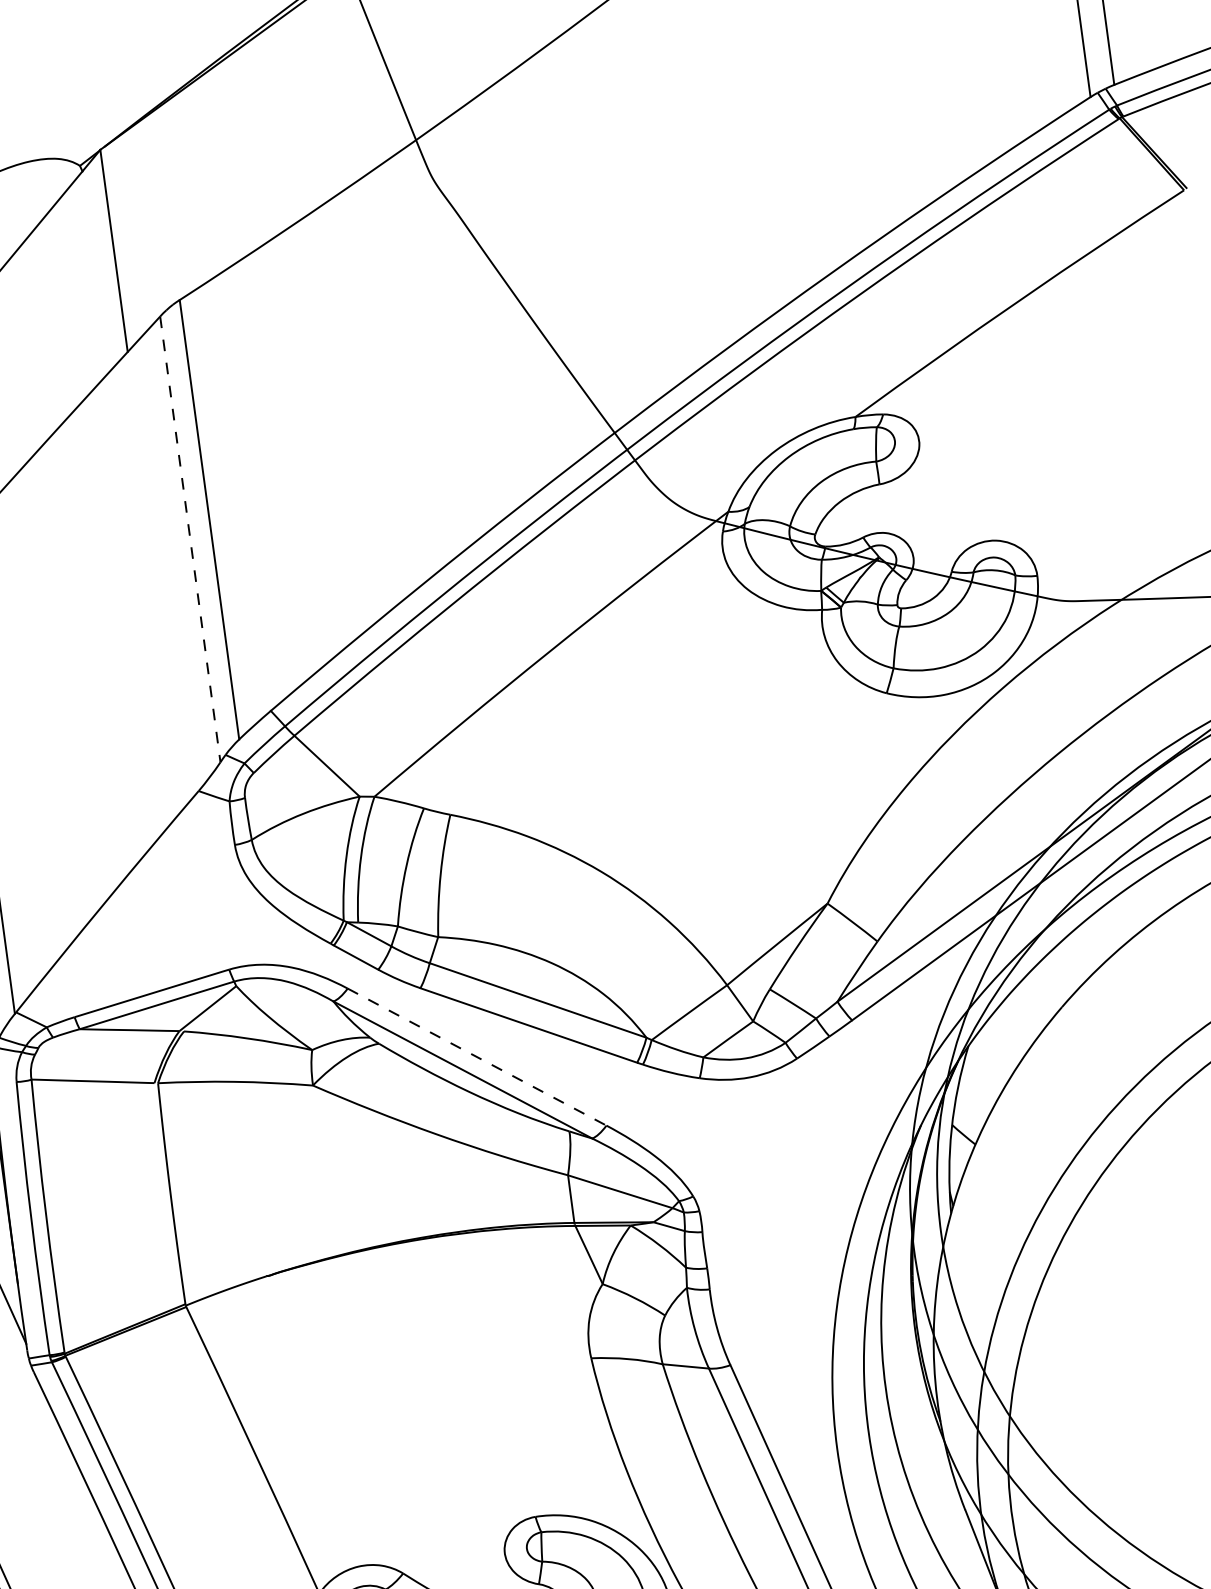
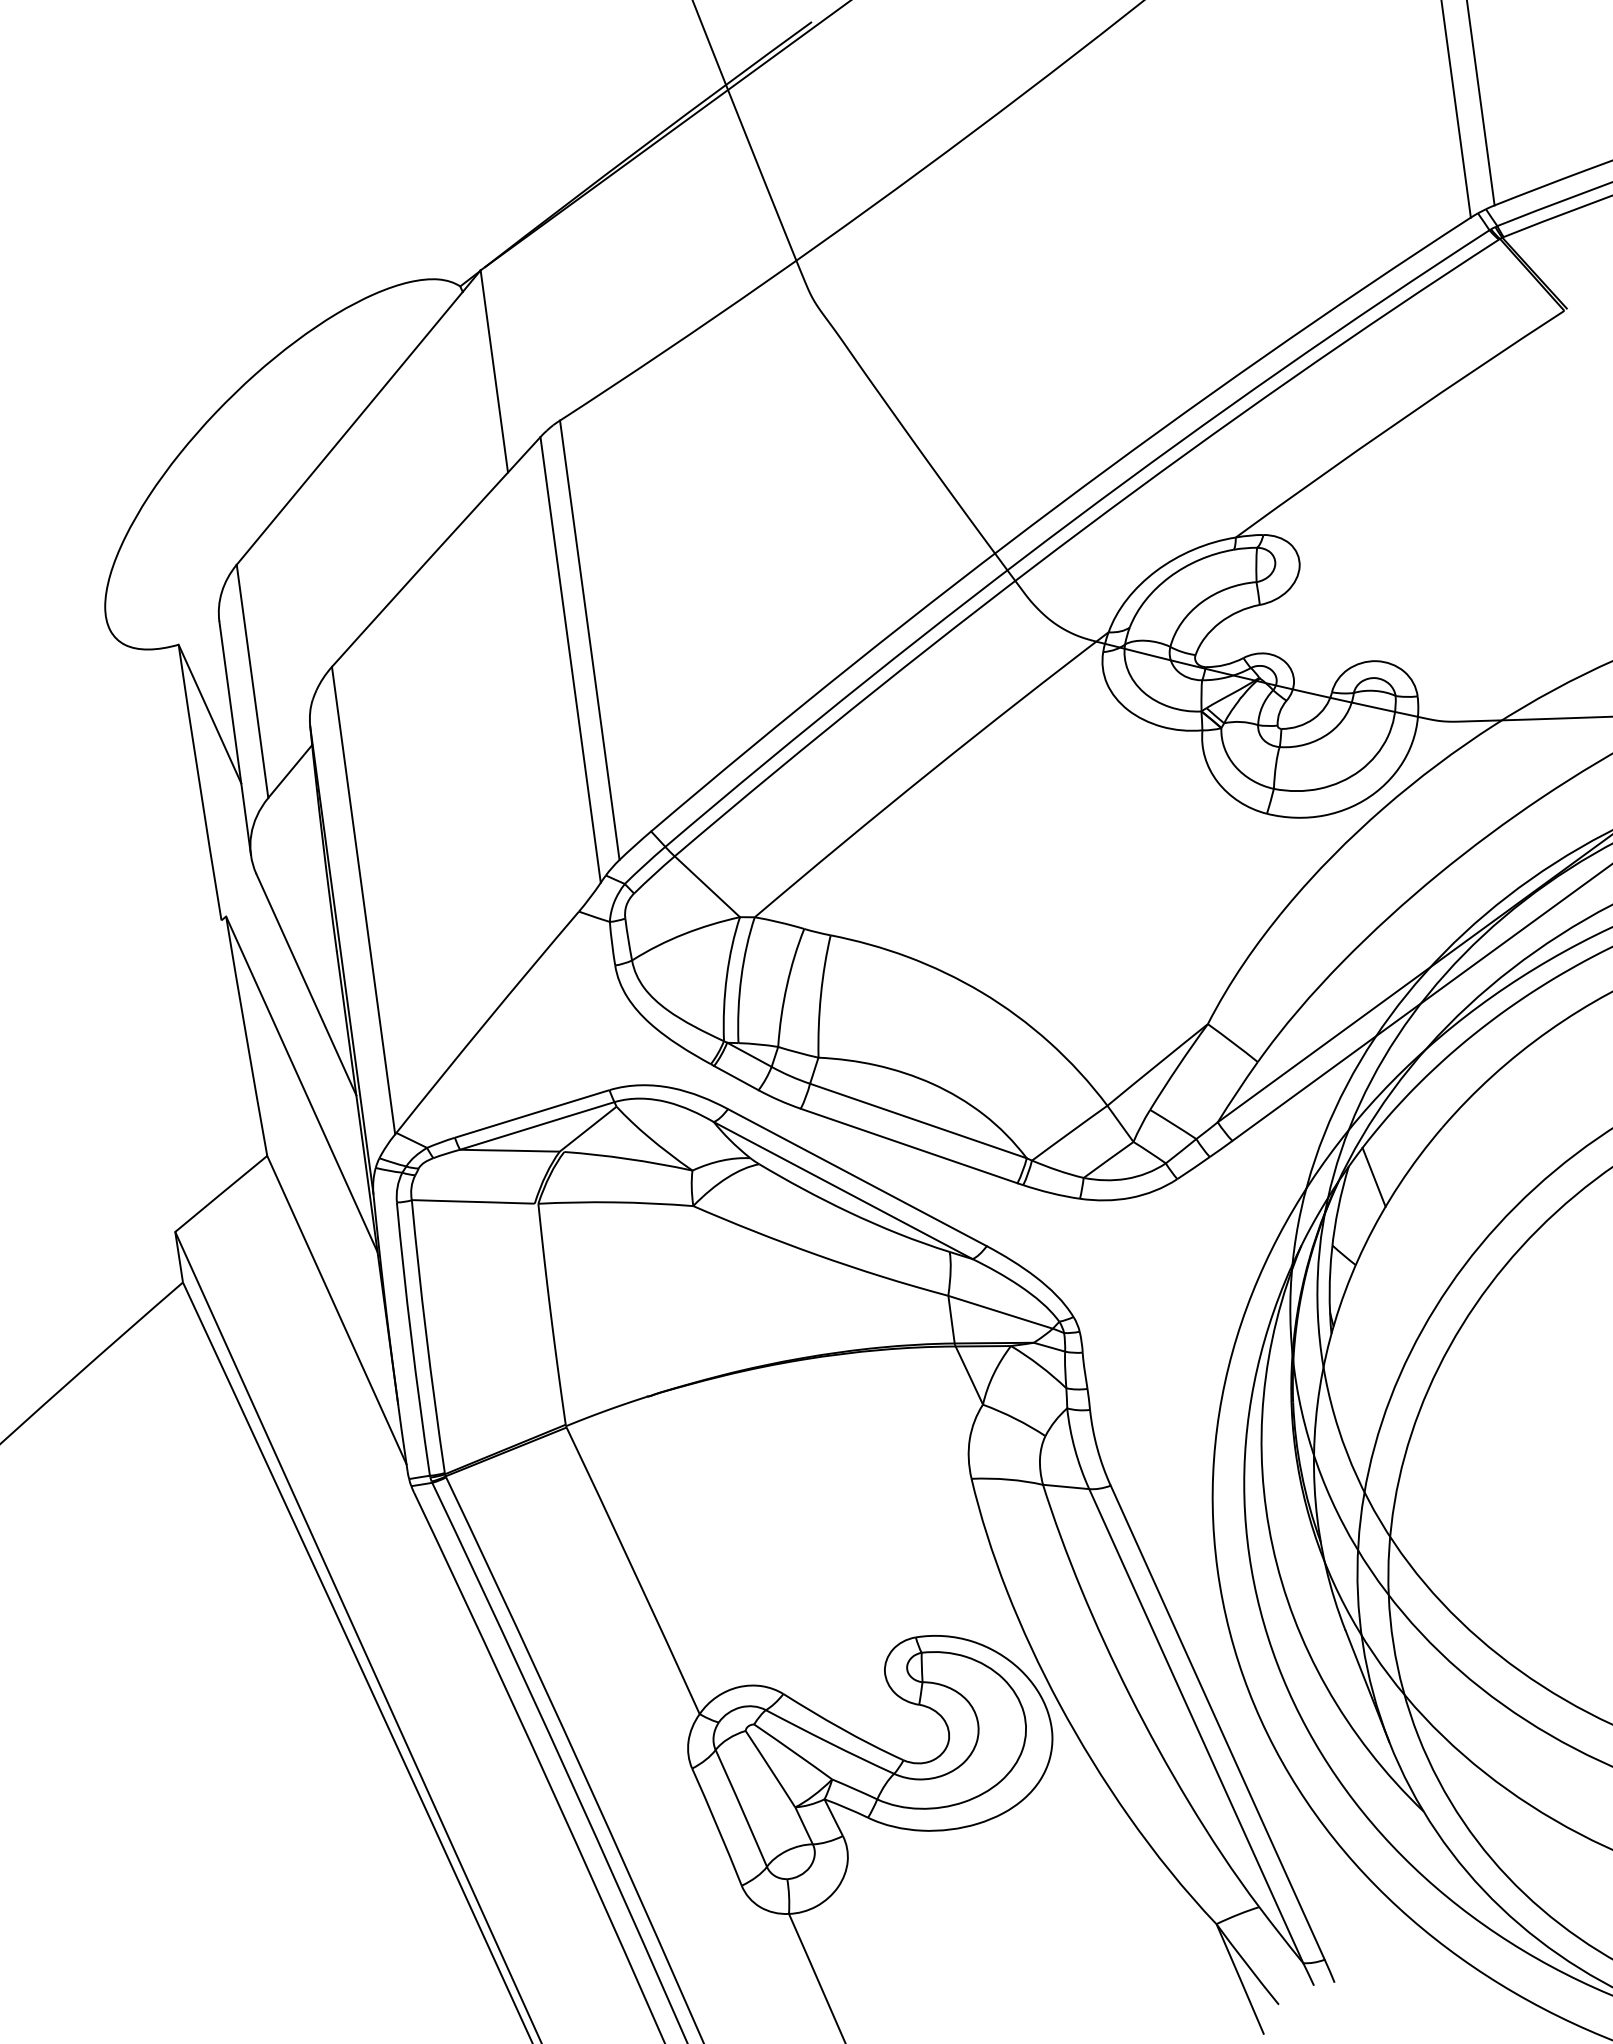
line: (190, 538) -> (570, 659), dashed -> solid
line: (993, 1055) -> (1373, 1176), added
line: (477, 1056) -> (857, 1177), dashed -> solid

